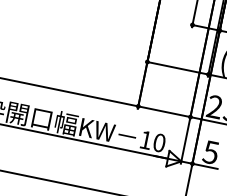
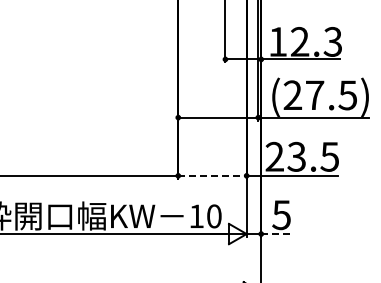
line: (164, 111) -> (212, 175), solid -> dashed
line: (204, 166) -> (277, 234), solid -> dashed

